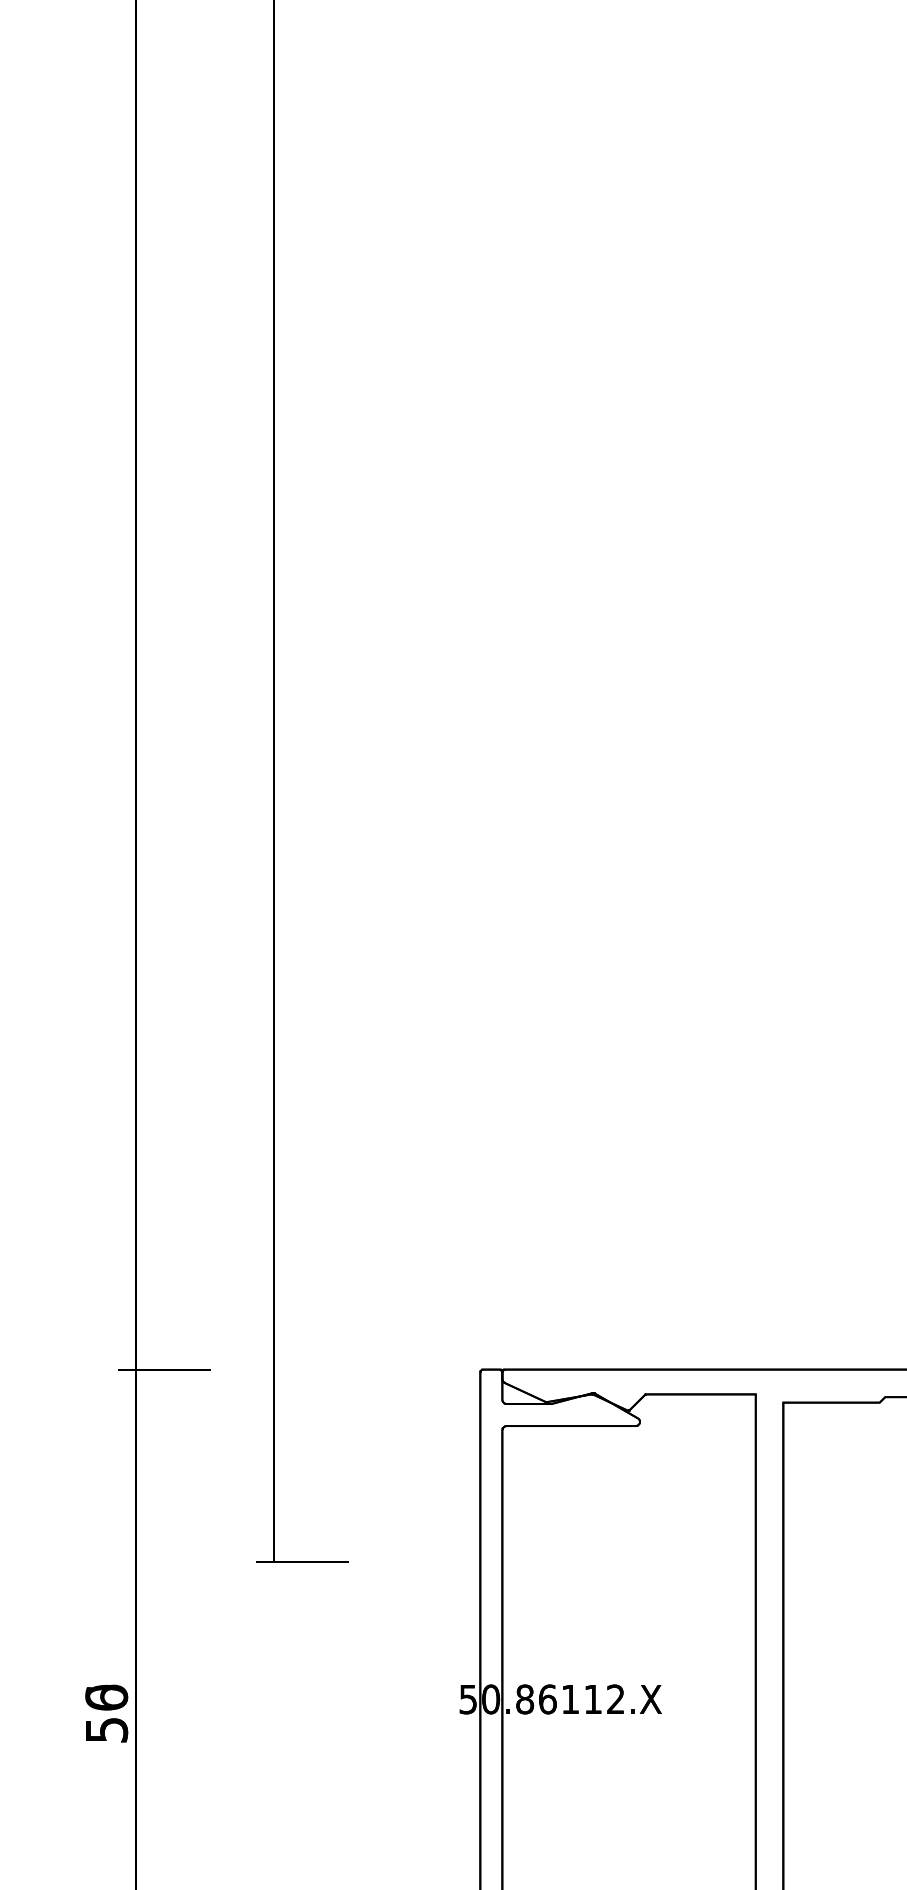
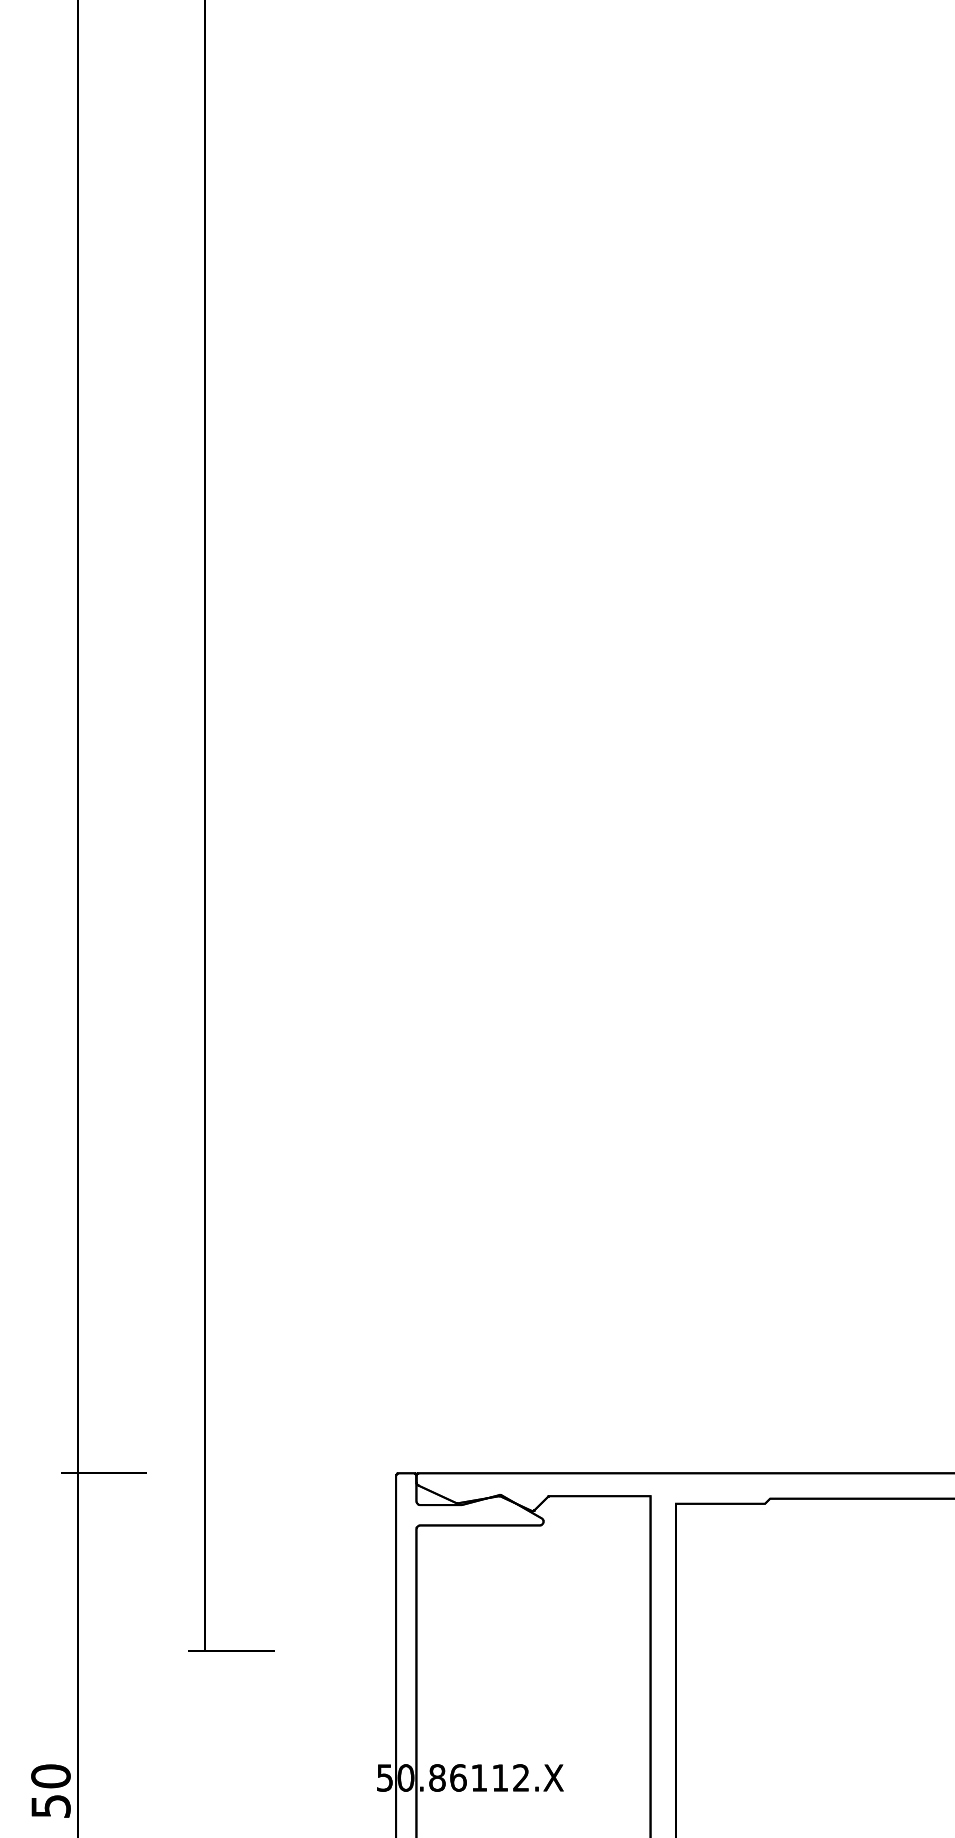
text: (106, 1697) -> (50, 1776), 56 -> 50

